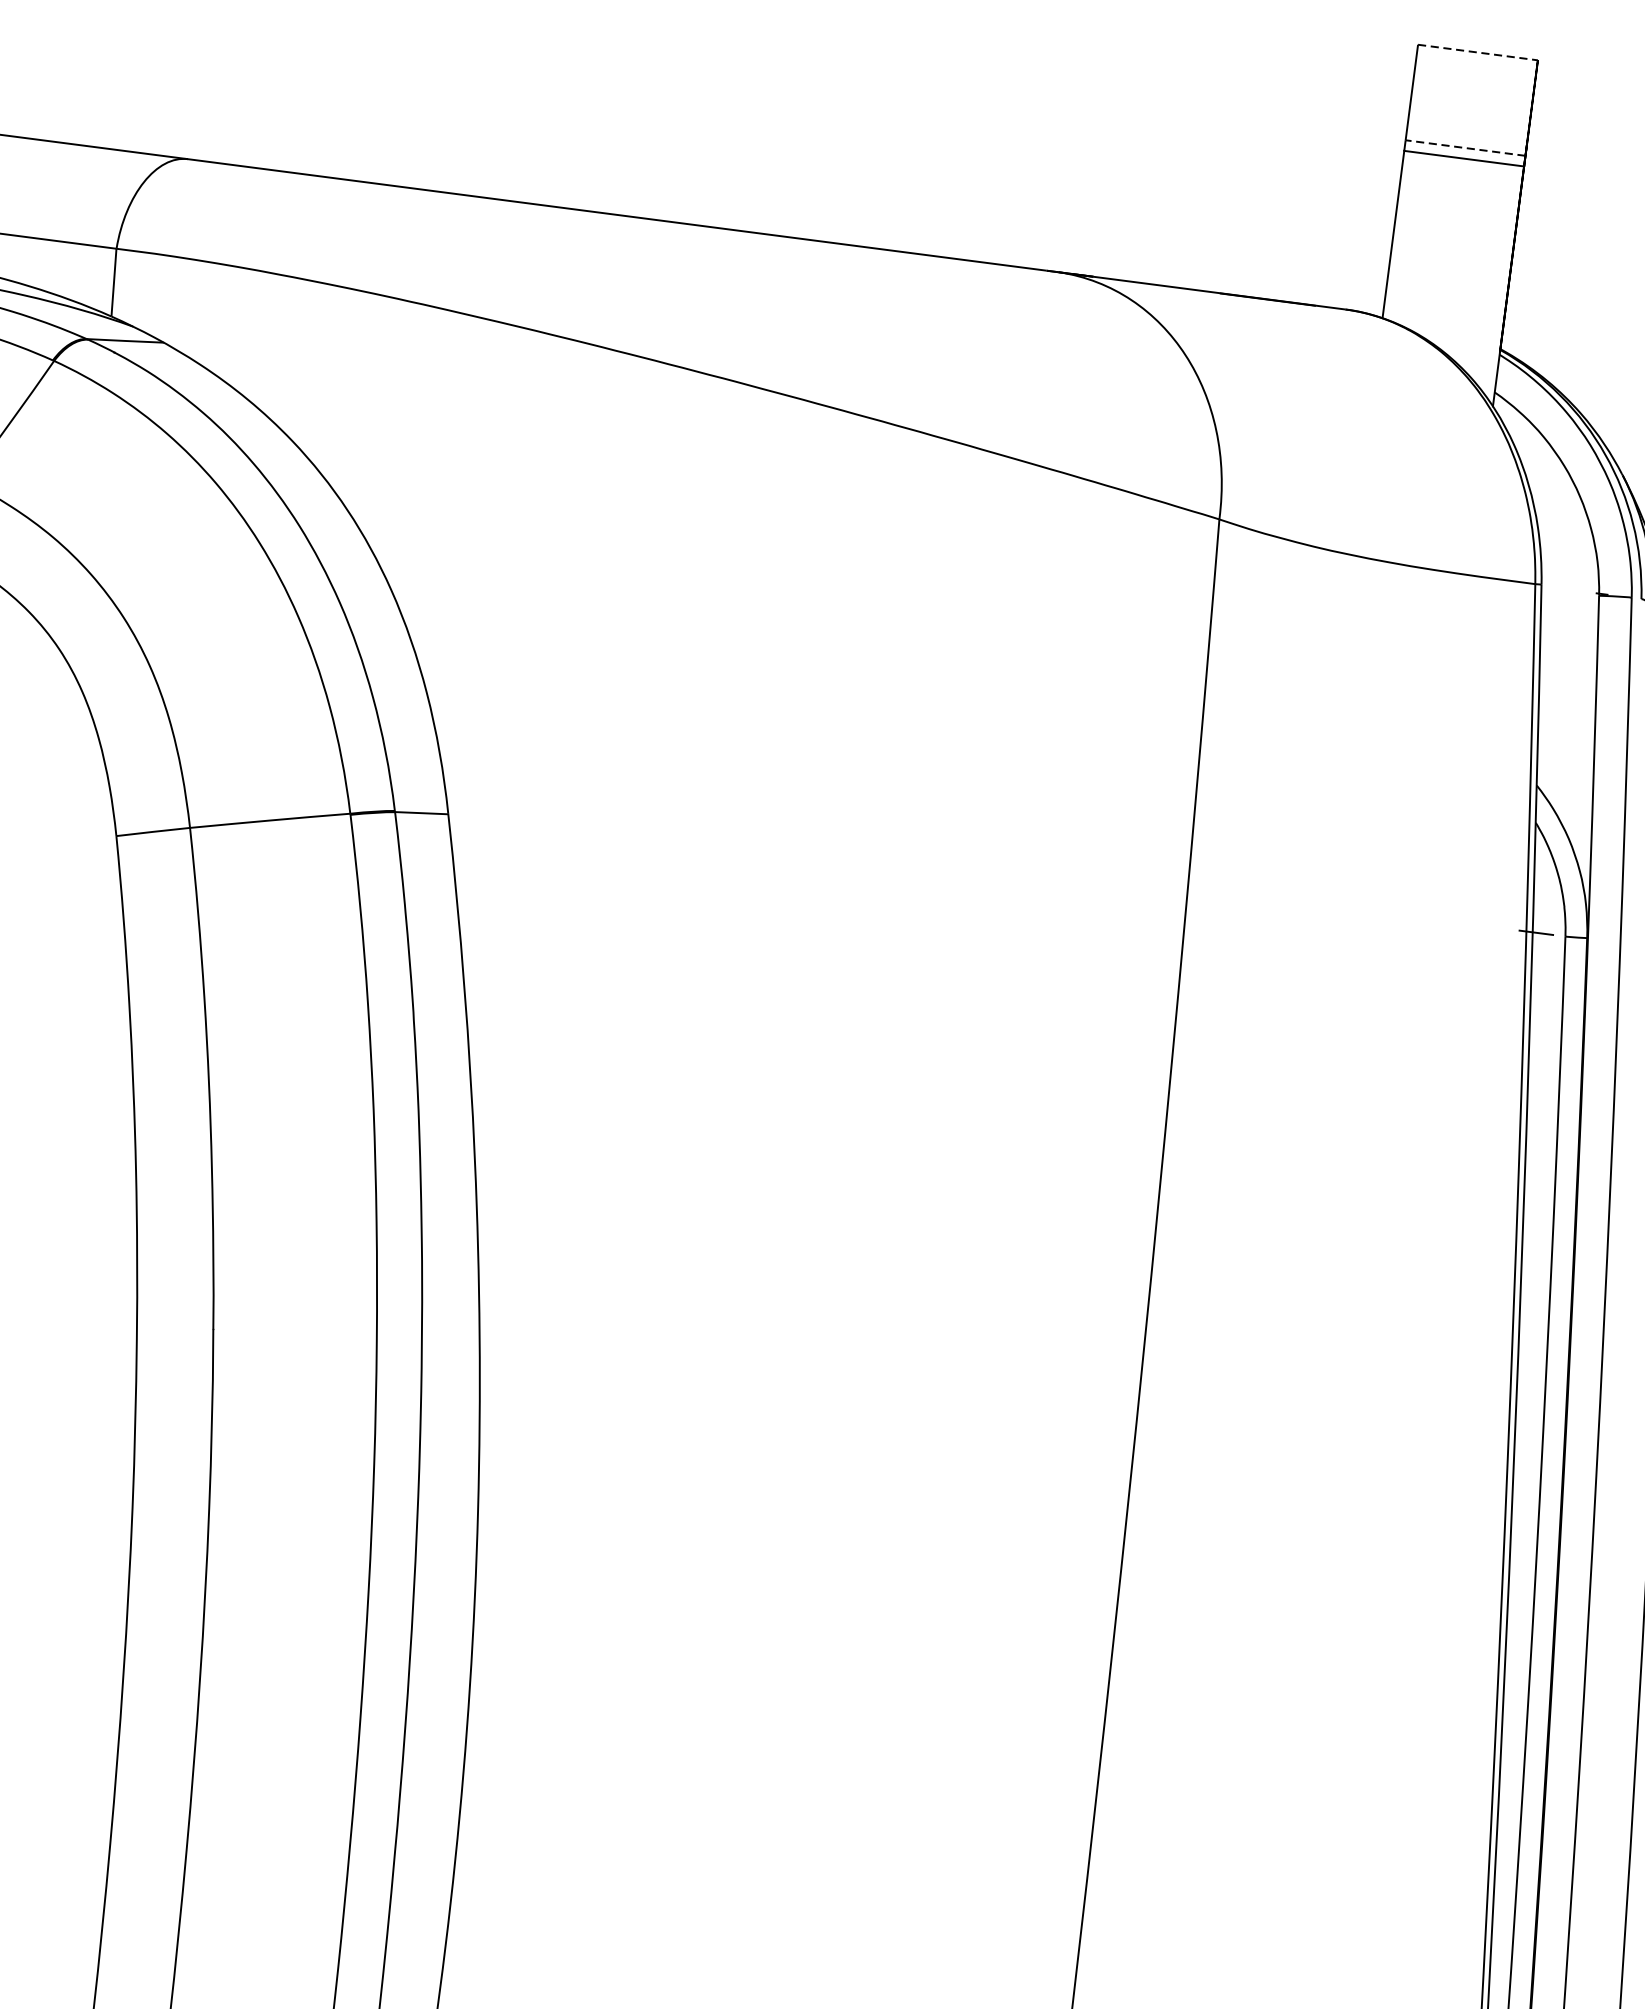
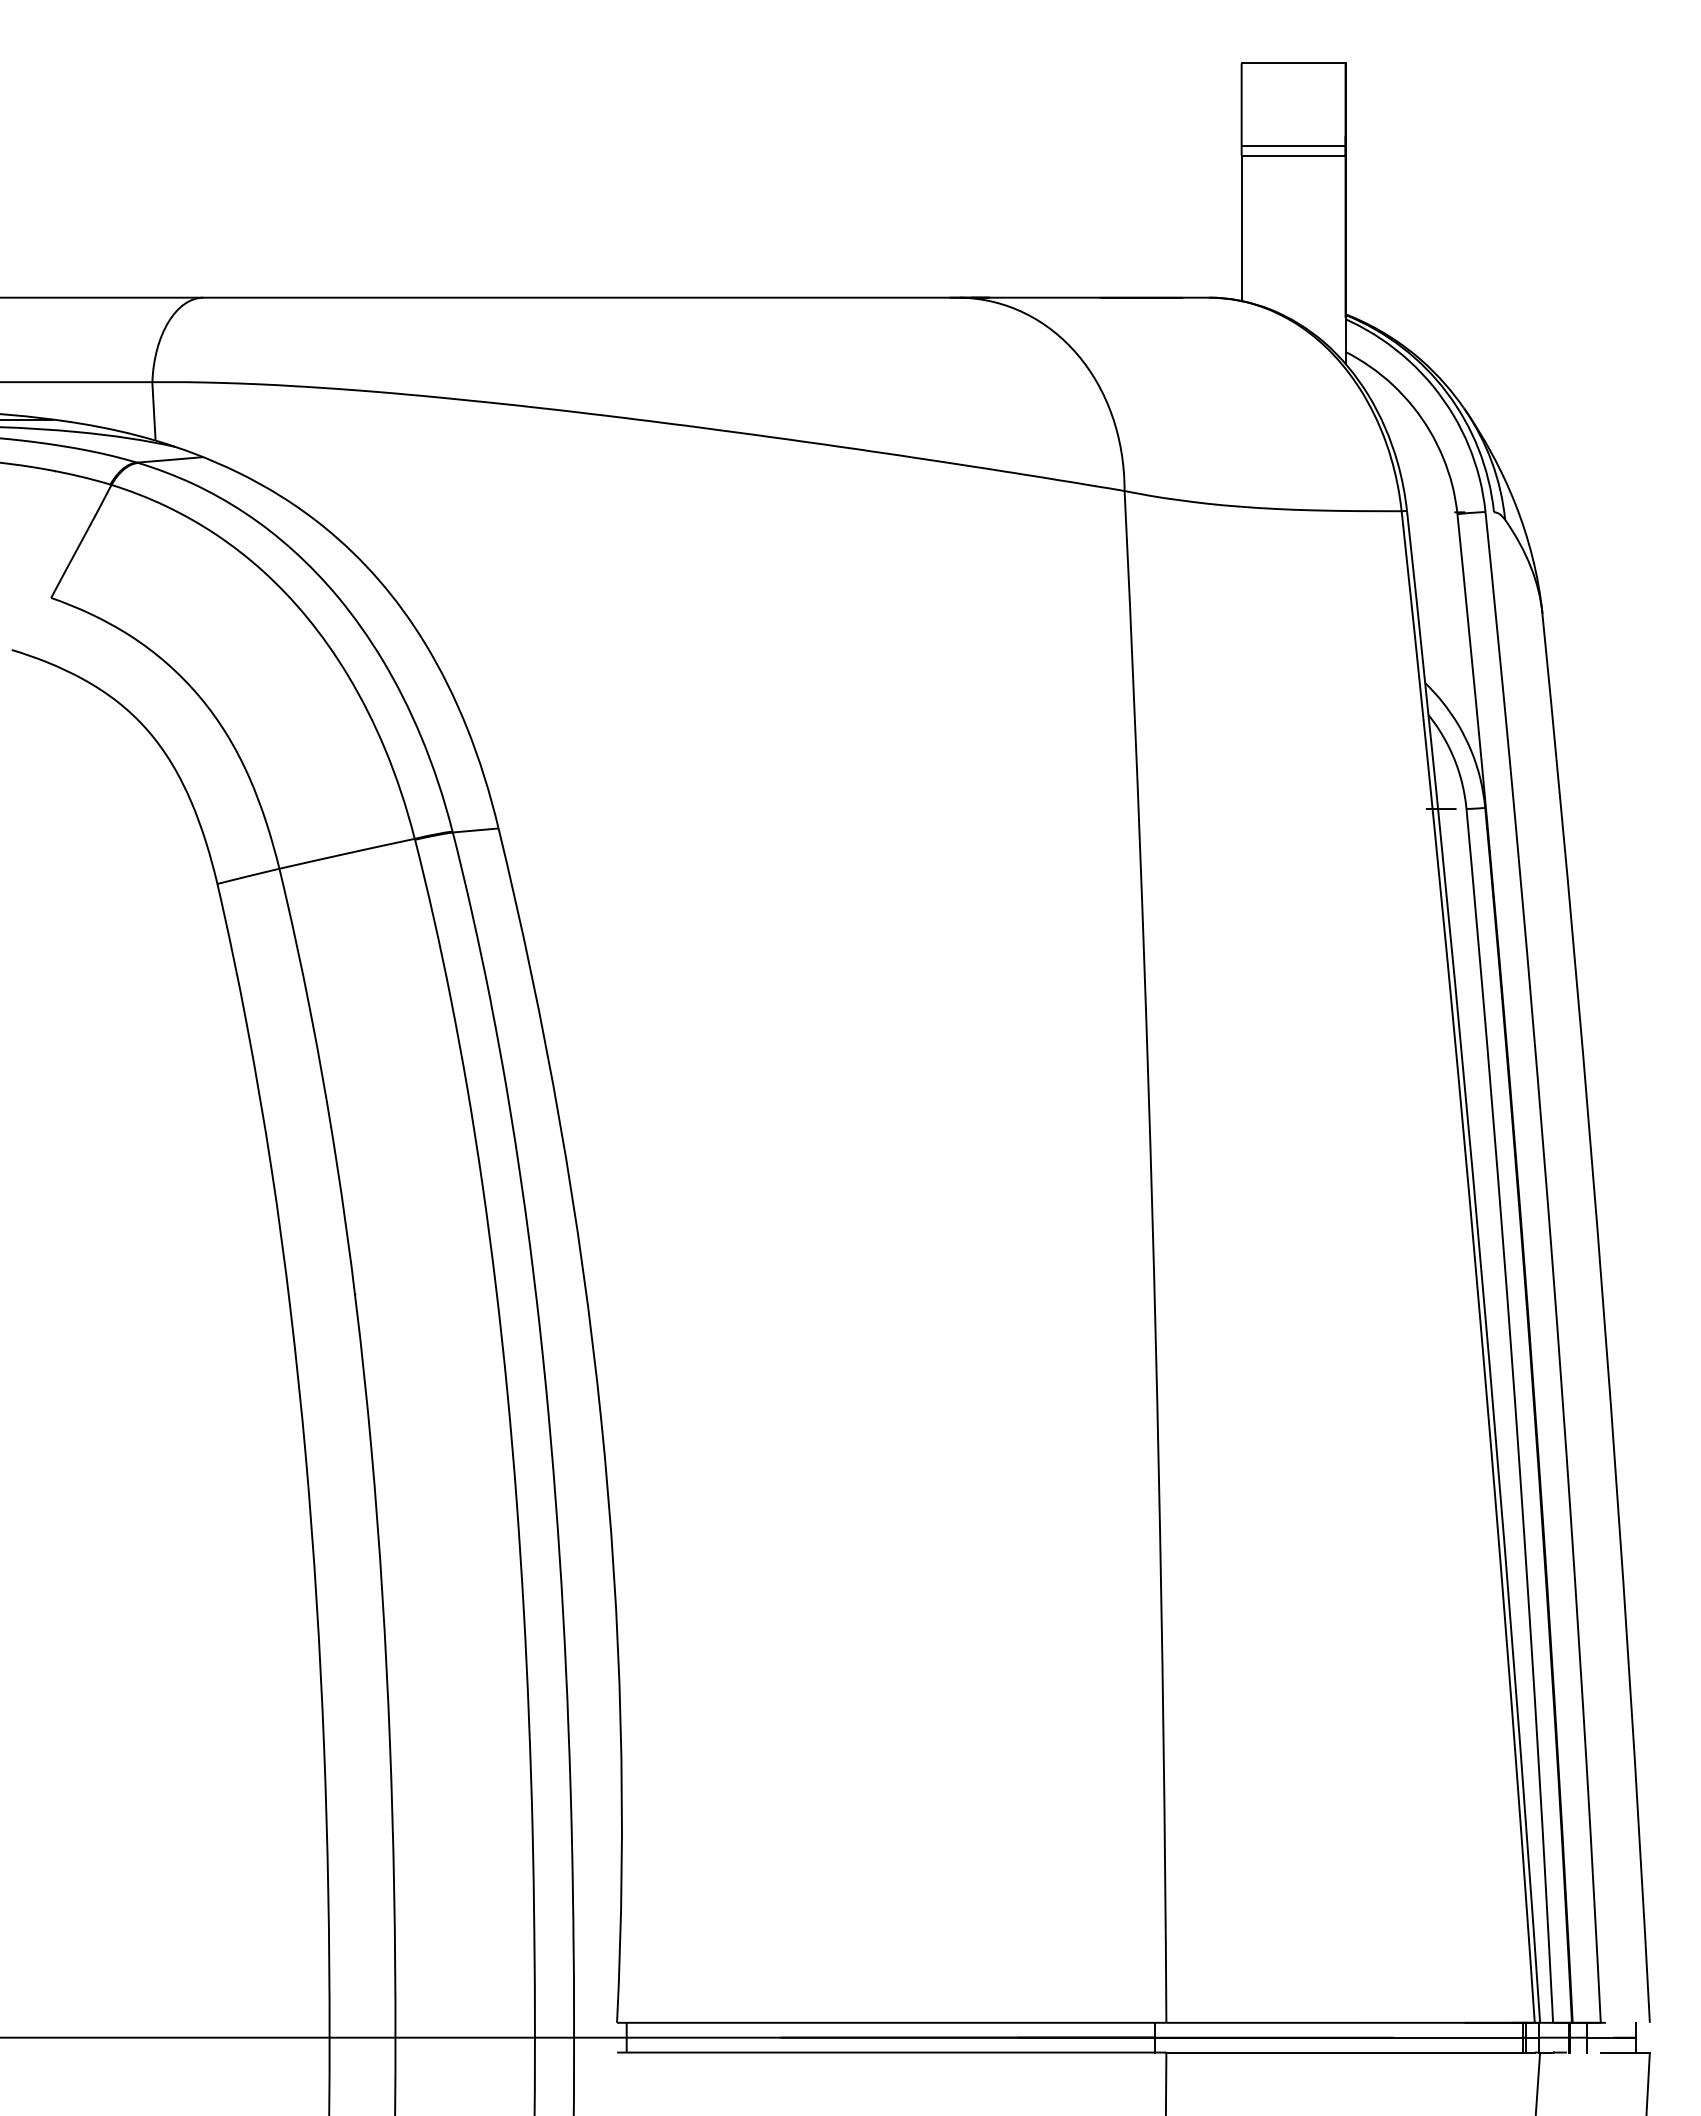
line: (1478, 52) -> (1294, 63), dashed -> solid
line: (1465, 148) -> (1293, 146), dashed -> solid

